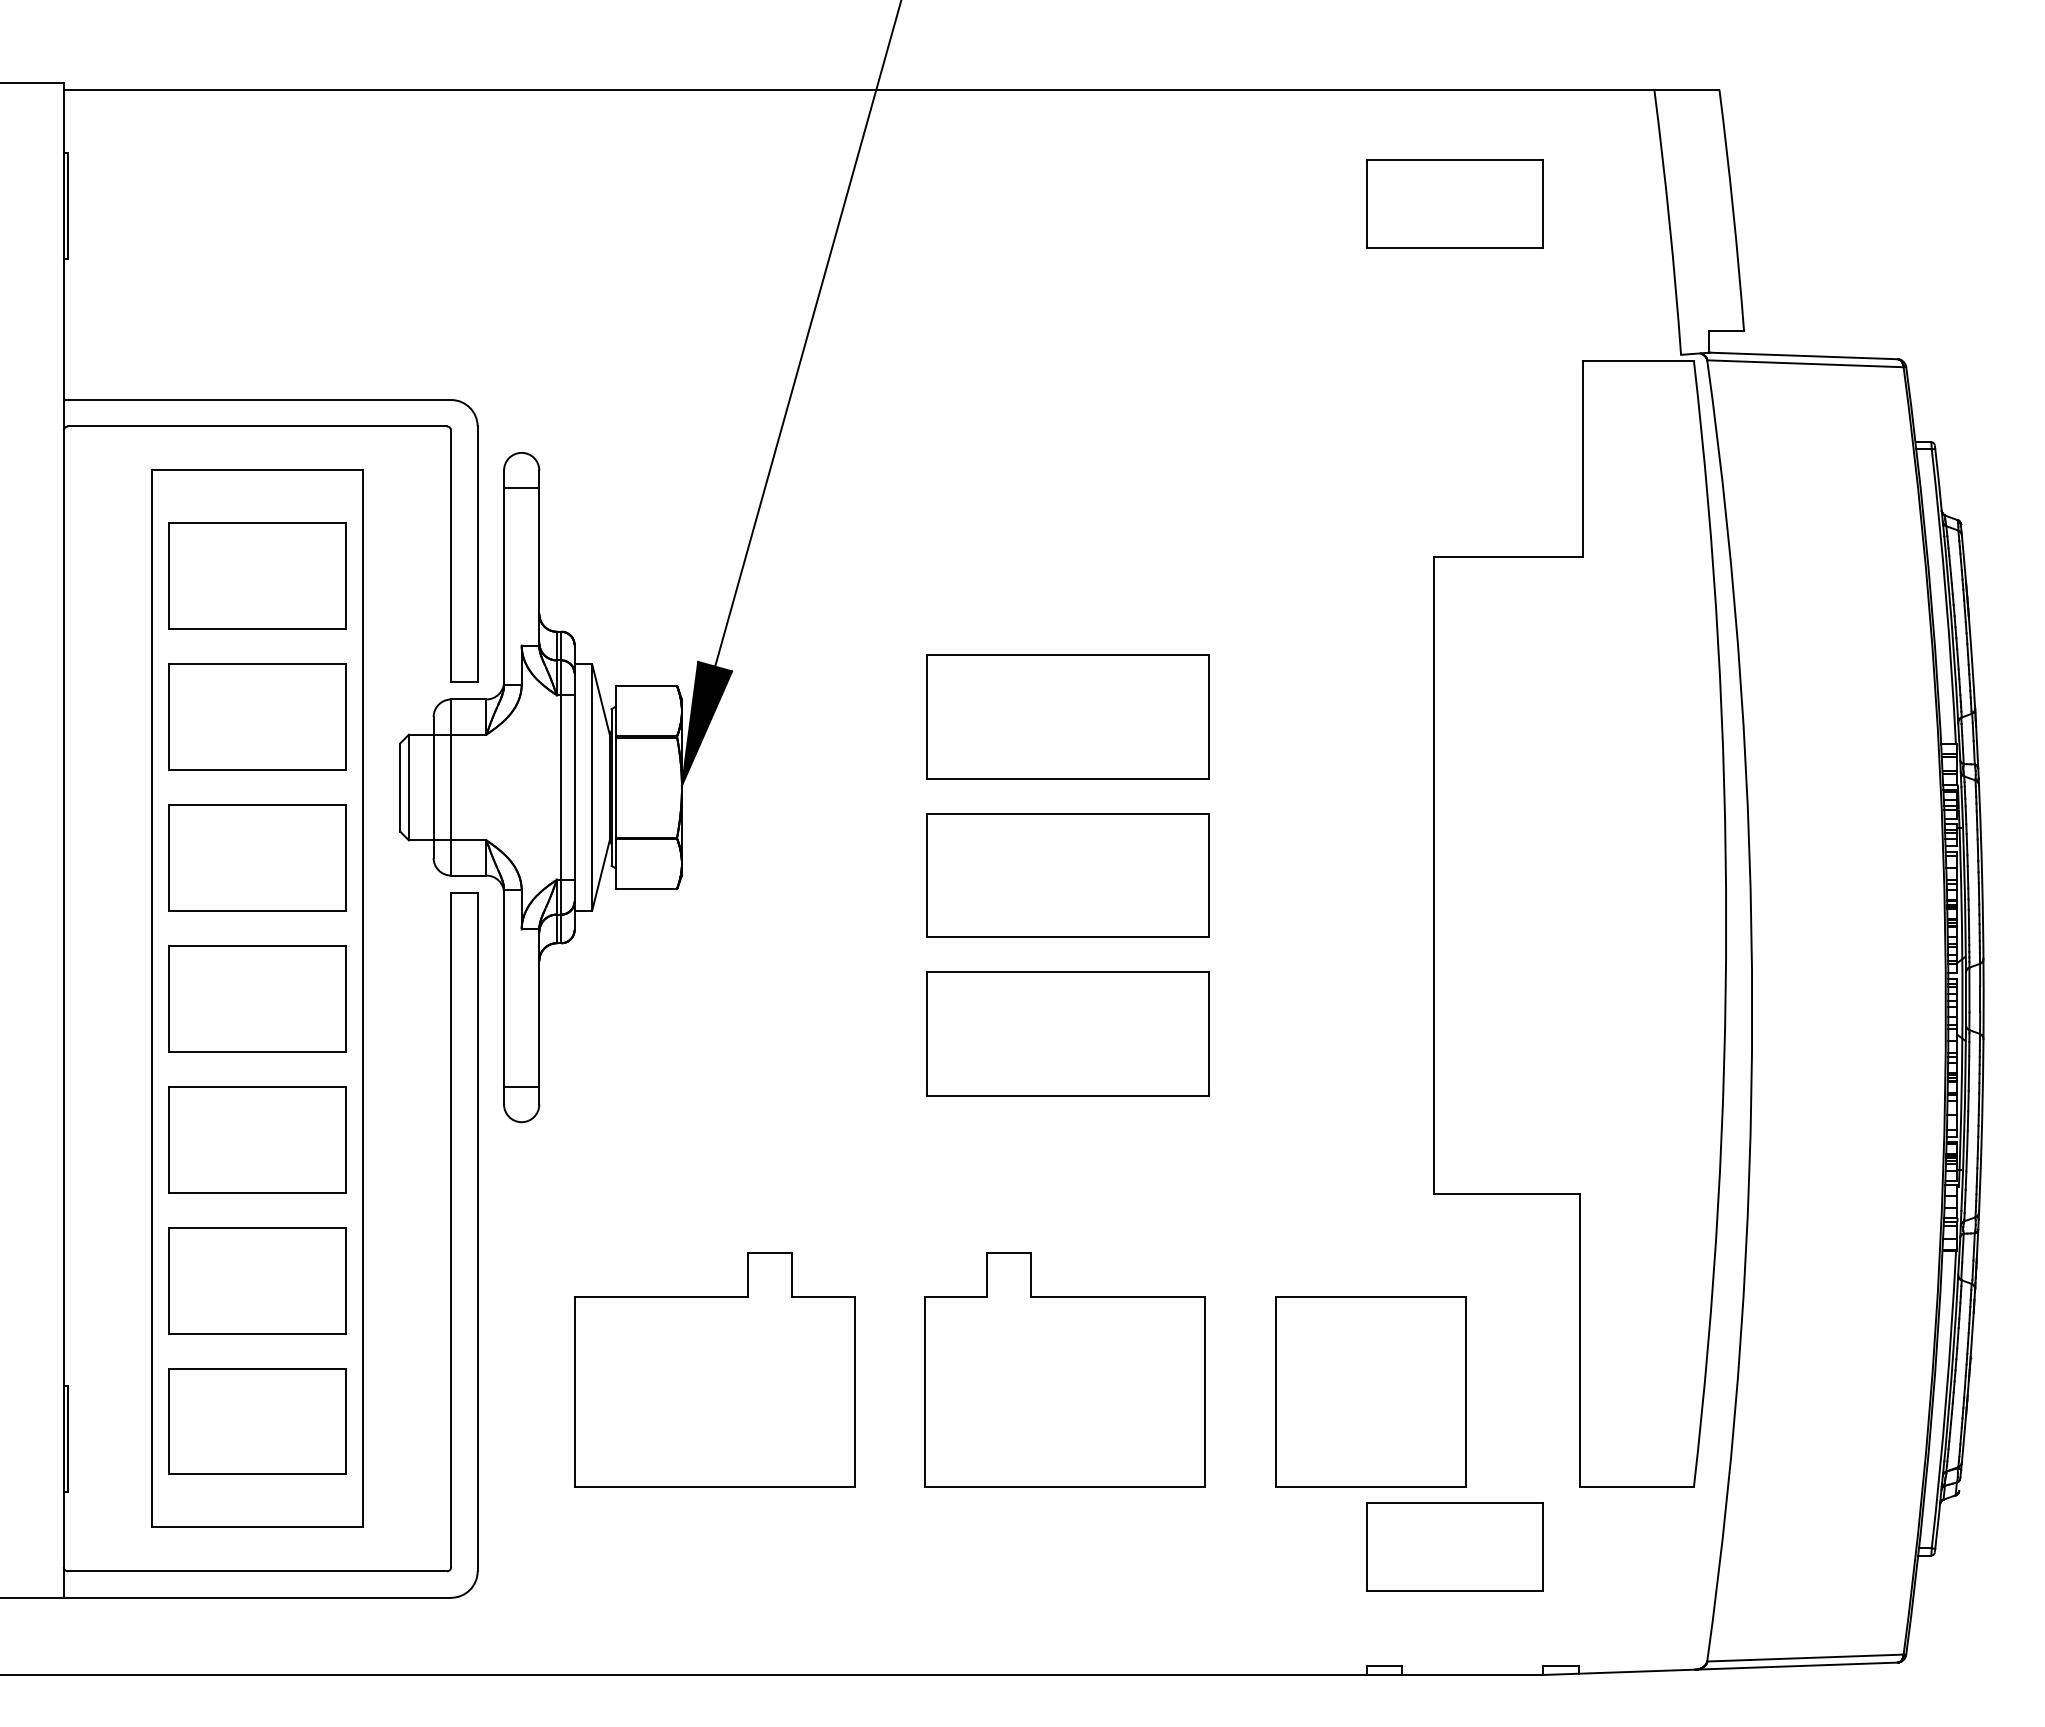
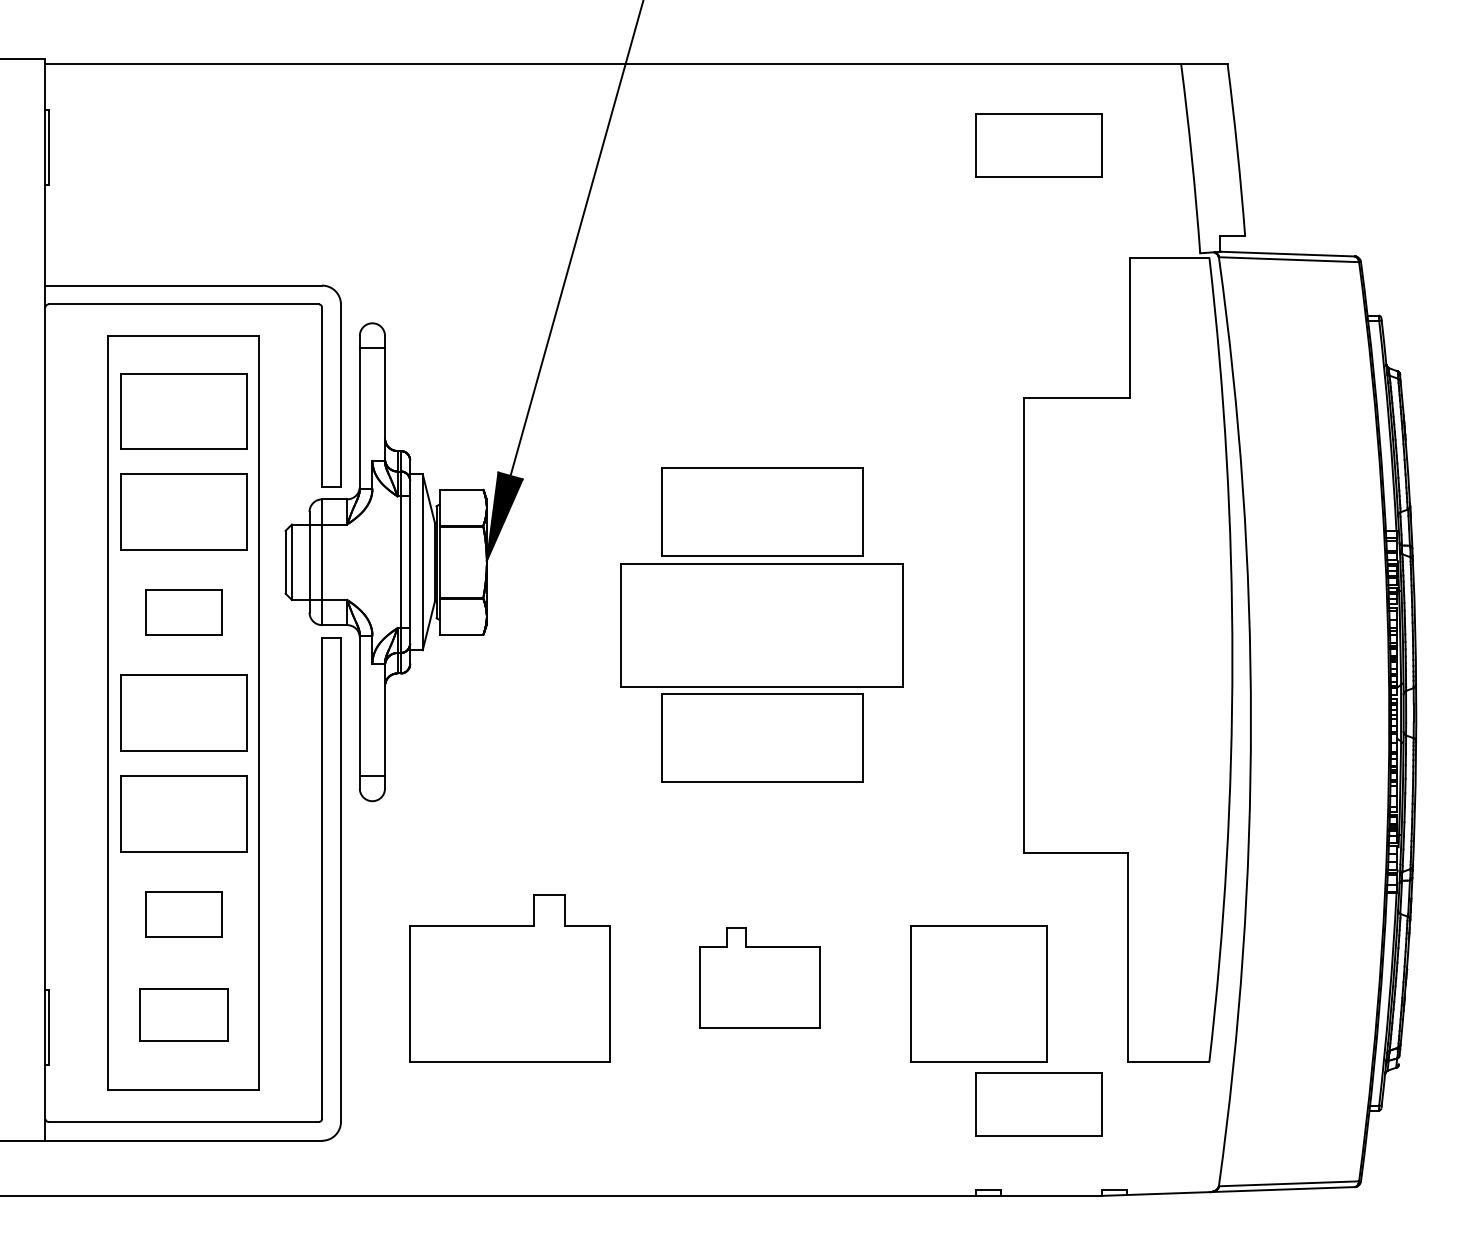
part: (257, 857) -> (183, 612), size x0.6
part: (1067, 875) -> (762, 625), size x1.4
part: (257, 1280) -> (183, 914), size x0.6
part: (1064, 1369) -> (759, 977), size x0.6
part: (257, 1421) -> (183, 1014), size x0.7

